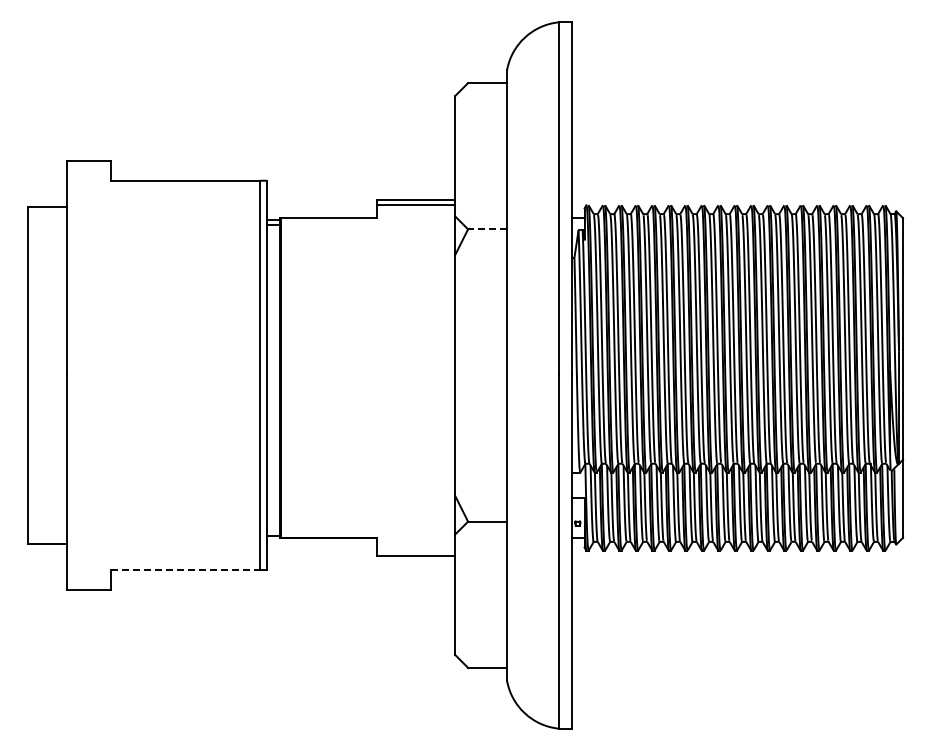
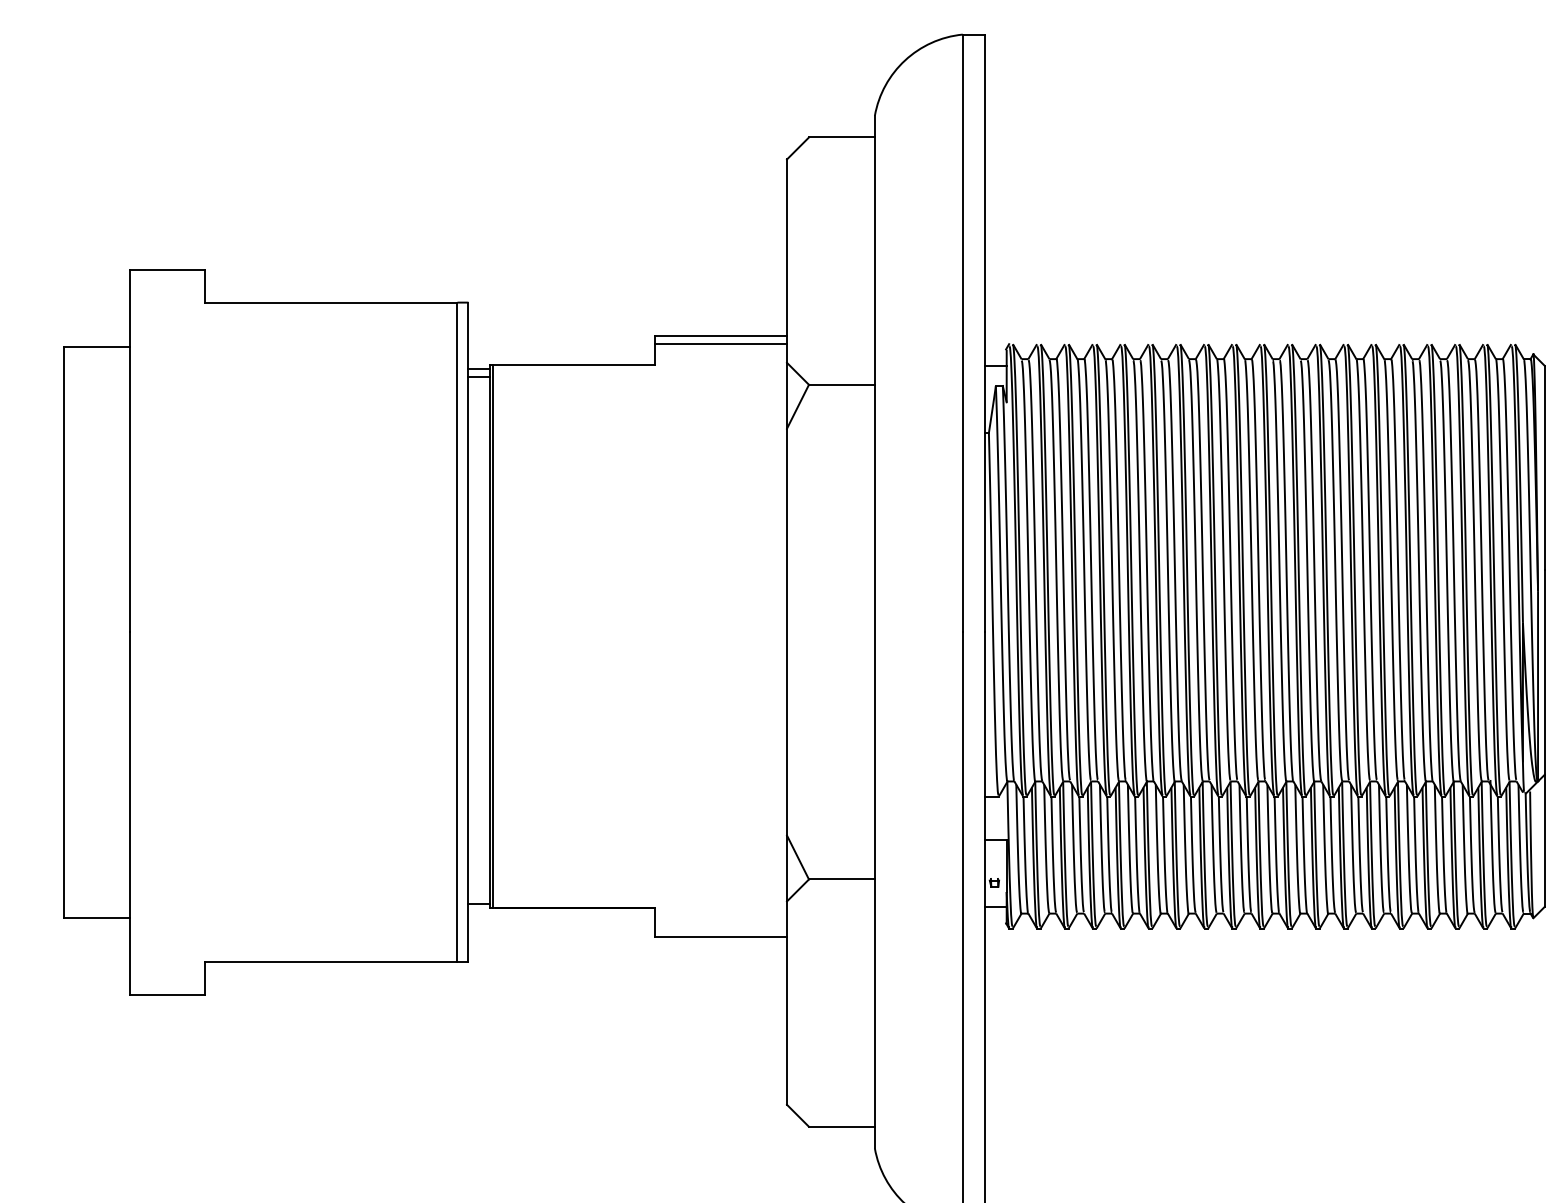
line: (487, 229) -> (841, 385), dashed -> solid
line: (185, 570) -> (330, 962), dashed -> solid

